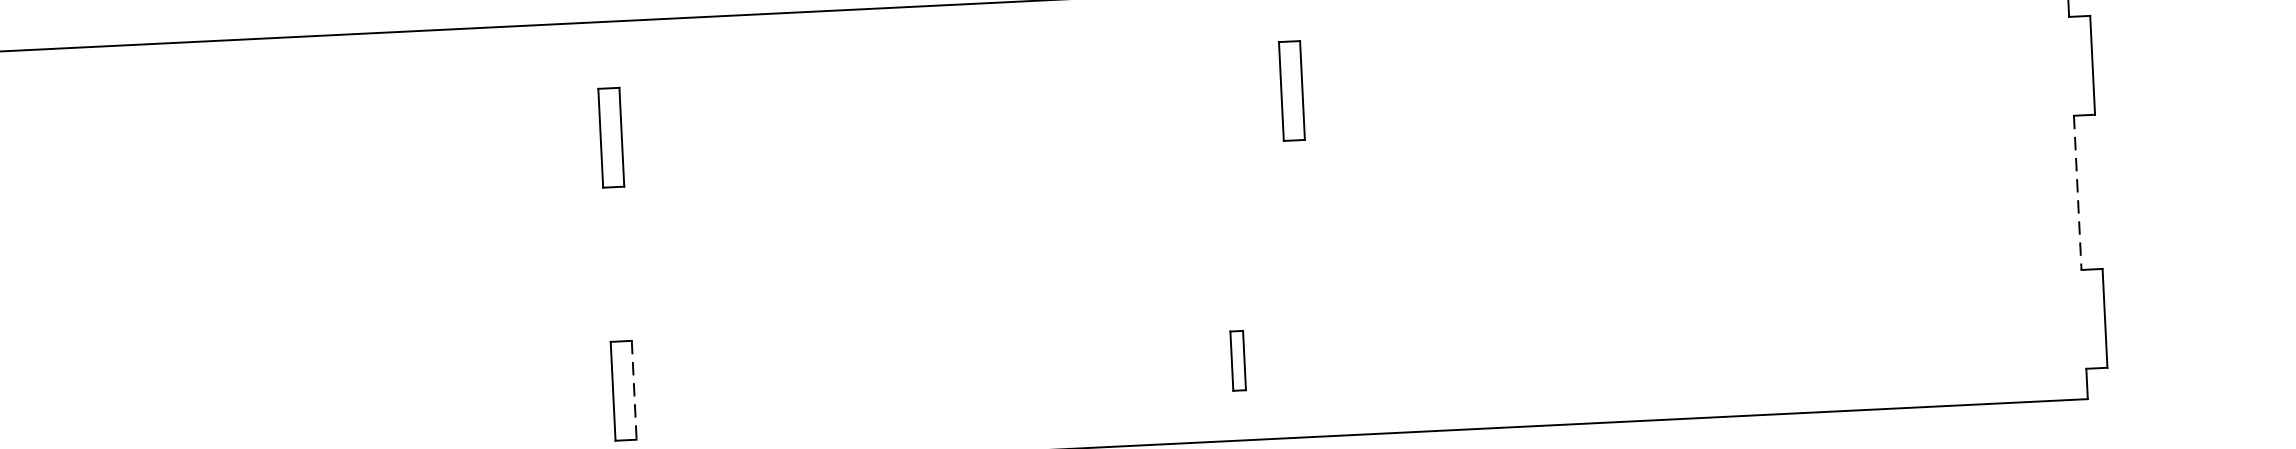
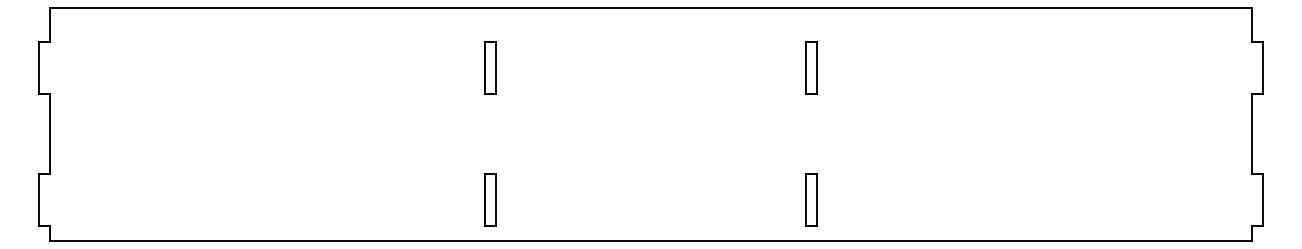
part: (1292, 90) -> (811, 67), moved
line: (2076, 194) -> (1251, 134), dashed -> solid
part: (1238, 360) -> (811, 199), size x1.67
line: (634, 389) -> (496, 199), dashed -> solid

